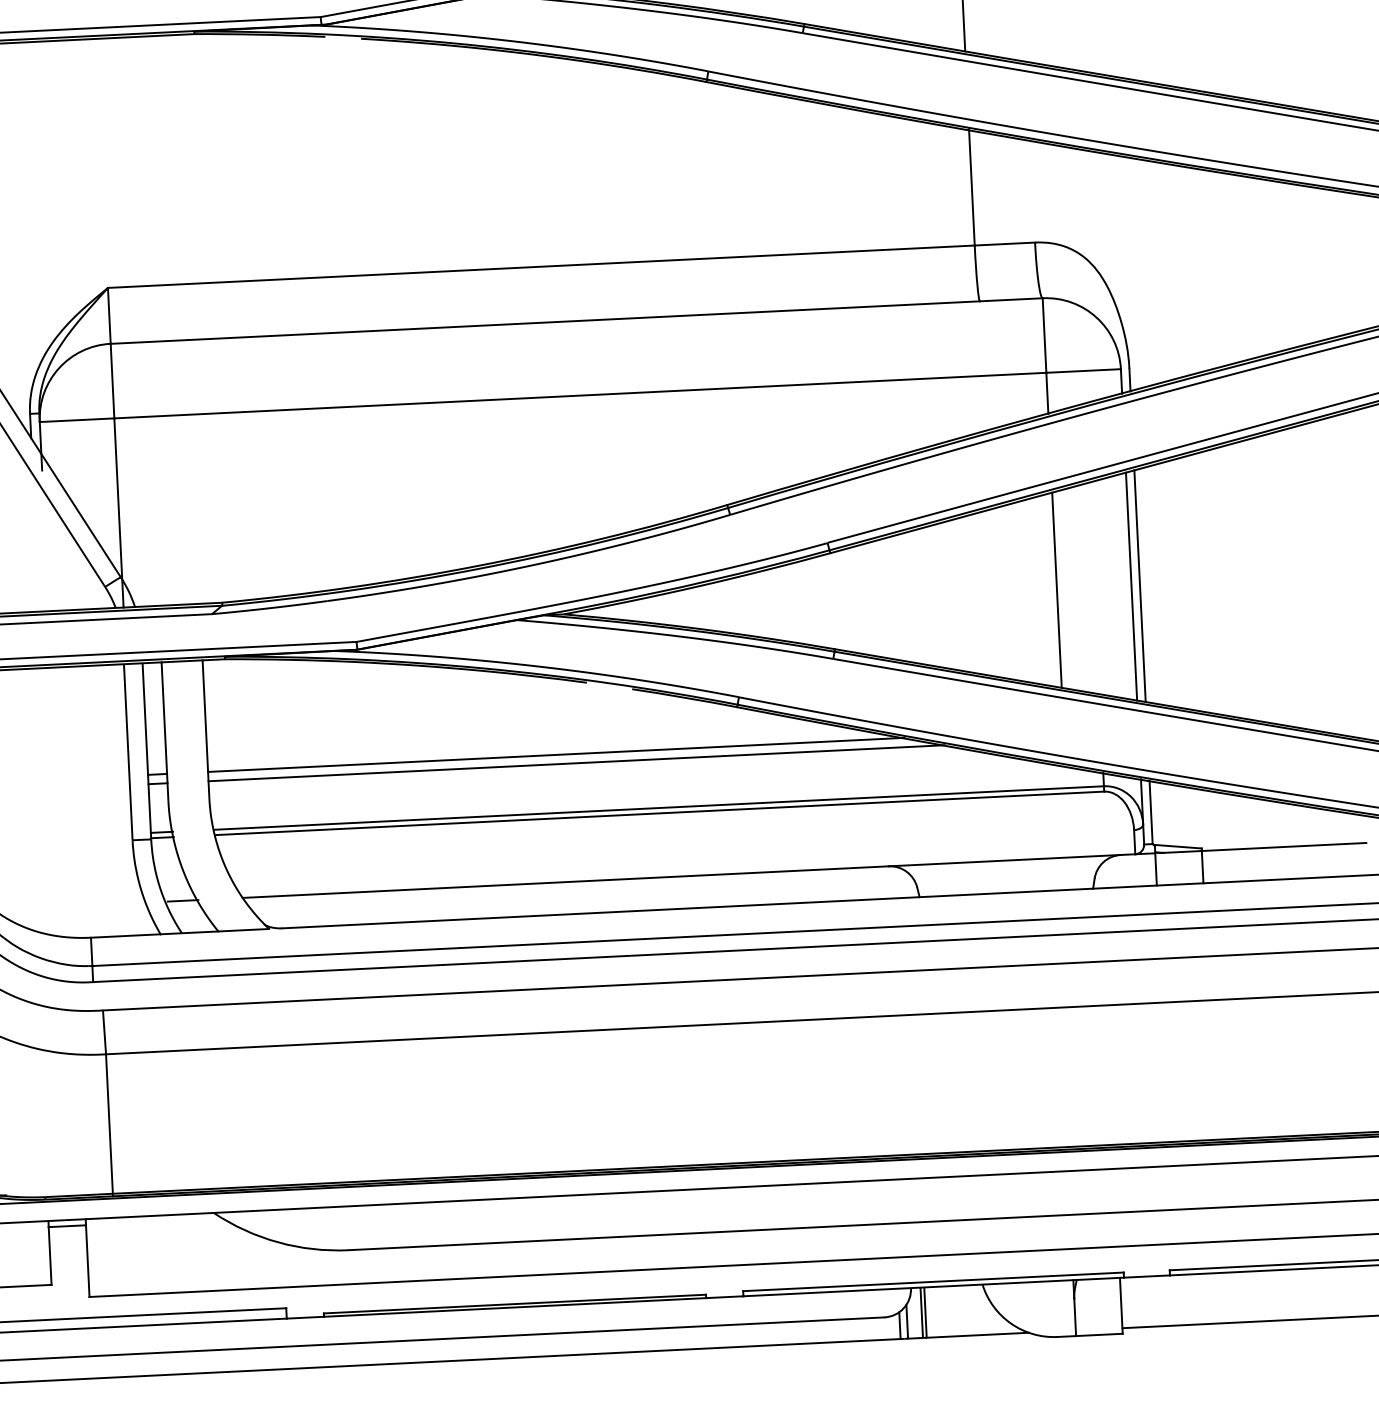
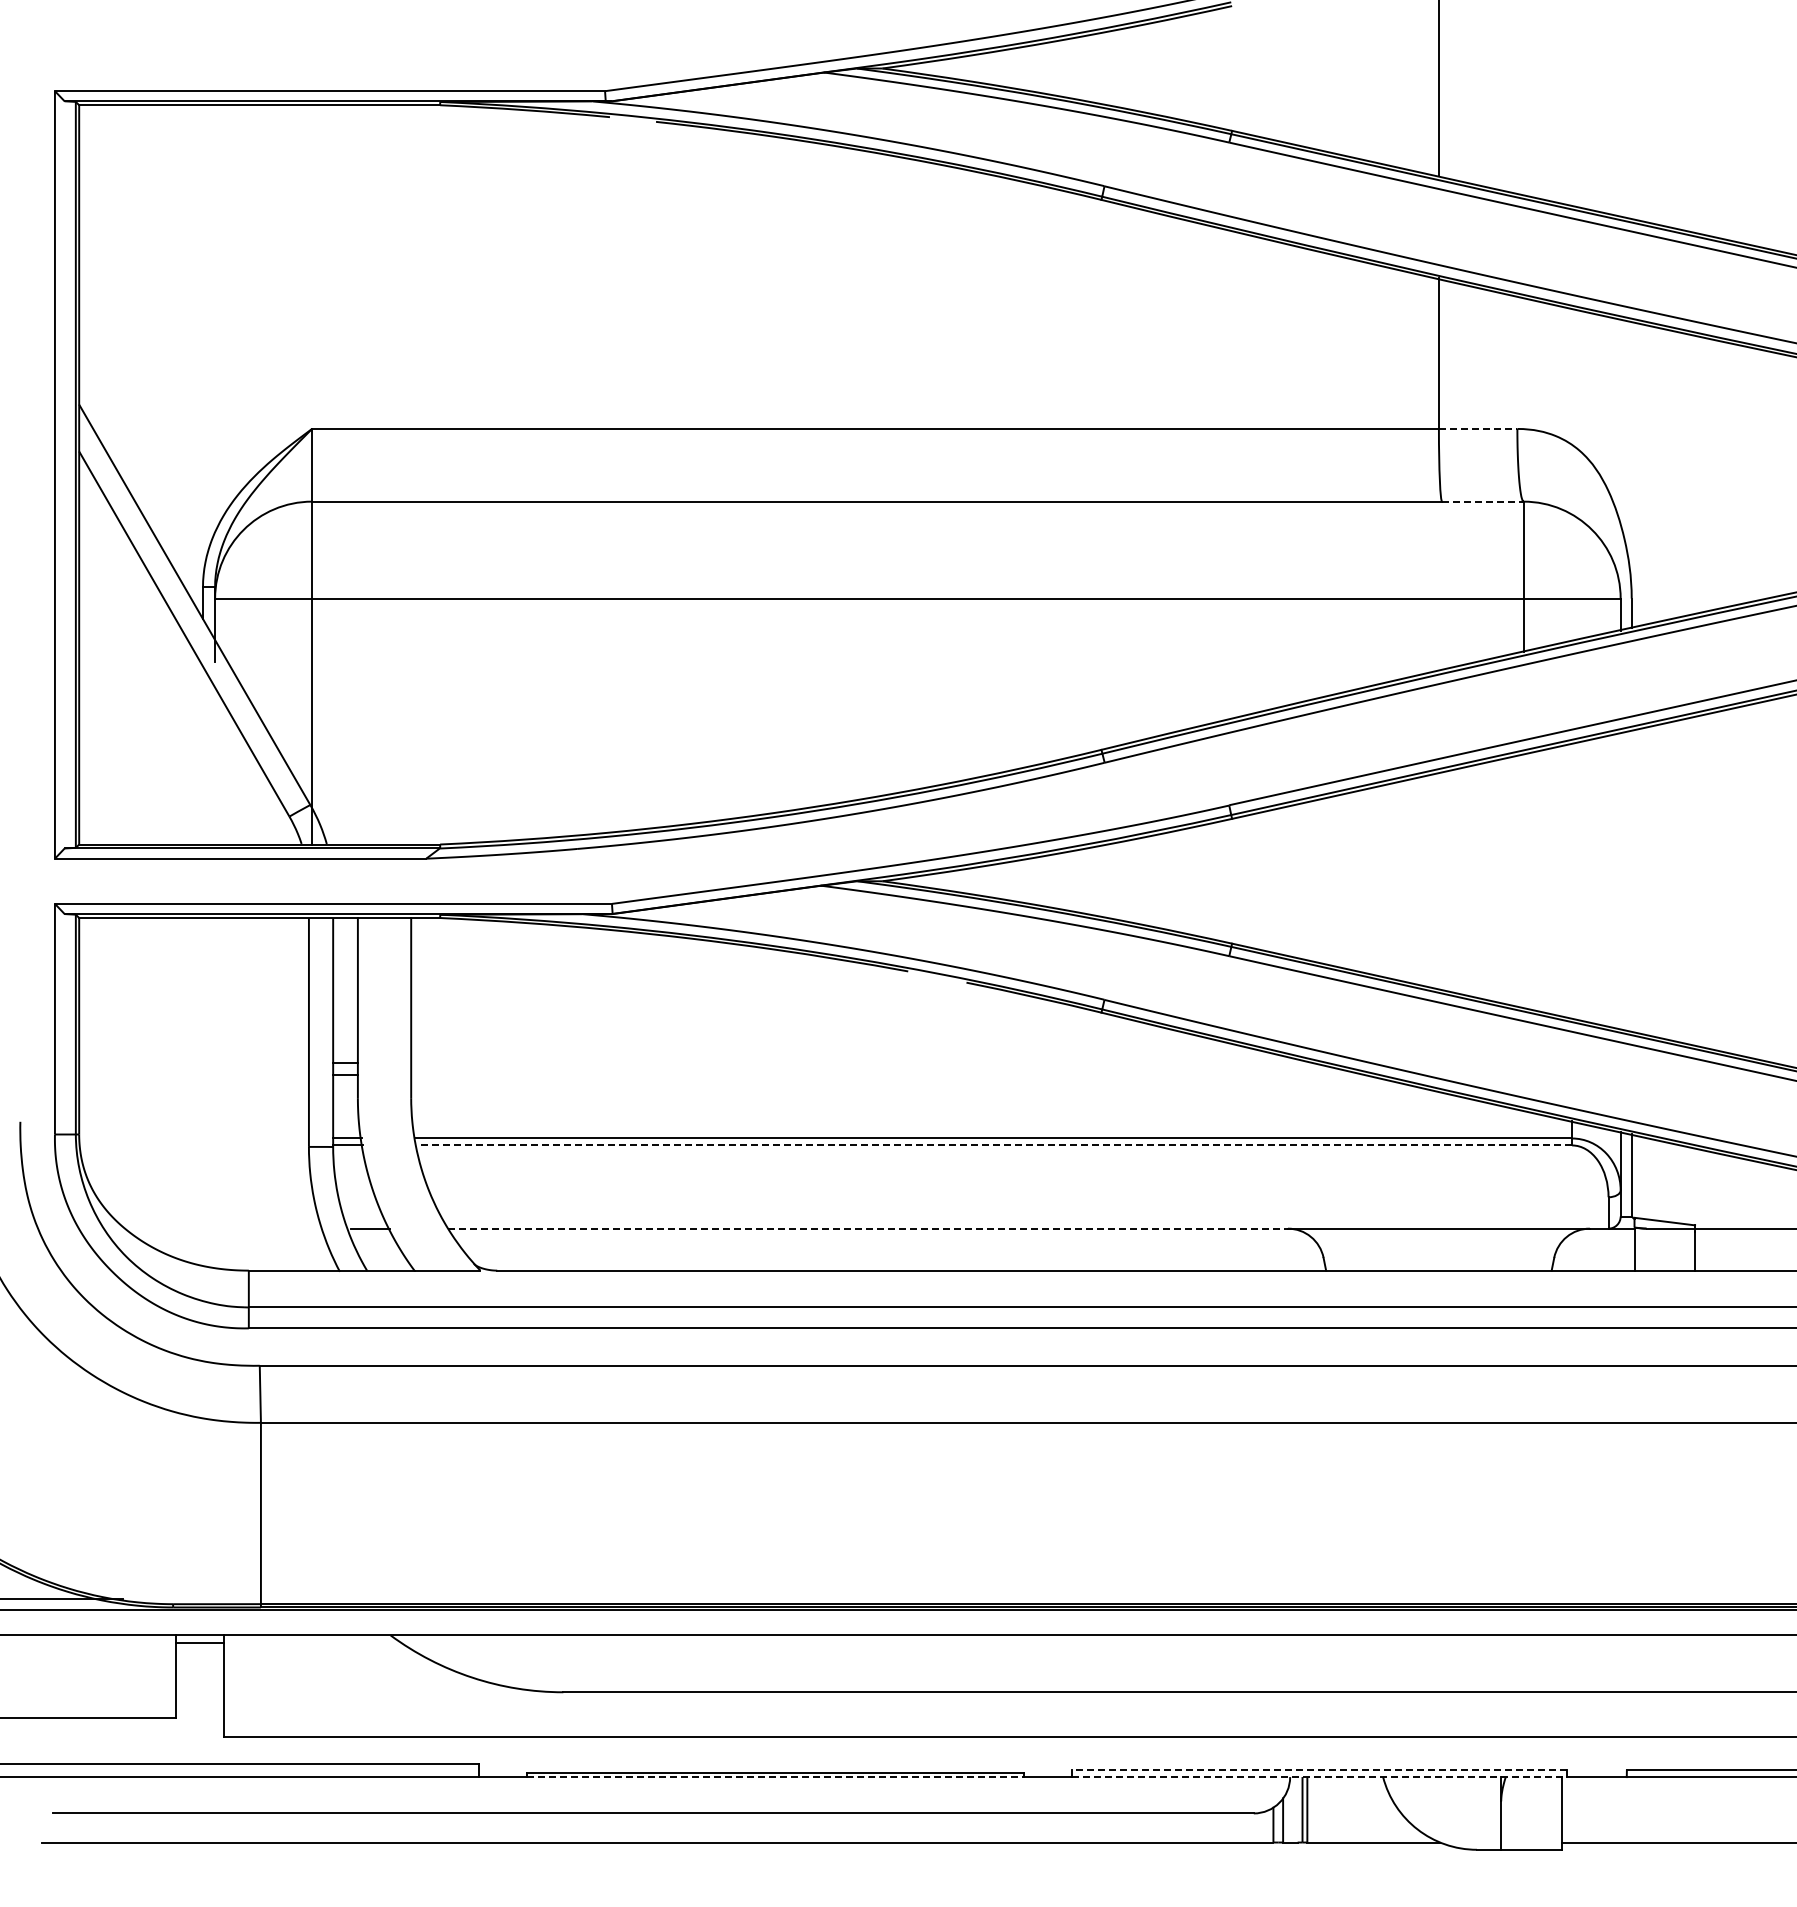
line: (1005, 243) -> (1478, 428), solid -> dashed
line: (1010, 299) -> (1482, 501), solid -> dashed
line: (1139, 585) -> (1631, 880), removed
line: (1131, 586) -> (1620, 881), removed
line: (1056, 590) -> (1523, 881), removed
line: (556, 755) -> (863, 1063), removed
line: (576, 763) -> (889, 1075), removed
line: (659, 813) -> (994, 1145), solid -> dashed
line: (566, 881) -> (868, 1228), solid -> dashed
line: (933, 1281) -> (1319, 1770), solid -> dashed
line: (934, 1287) -> (1320, 1777), solid -> dashed
line: (515, 1307) -> (775, 1777), solid -> dashed

